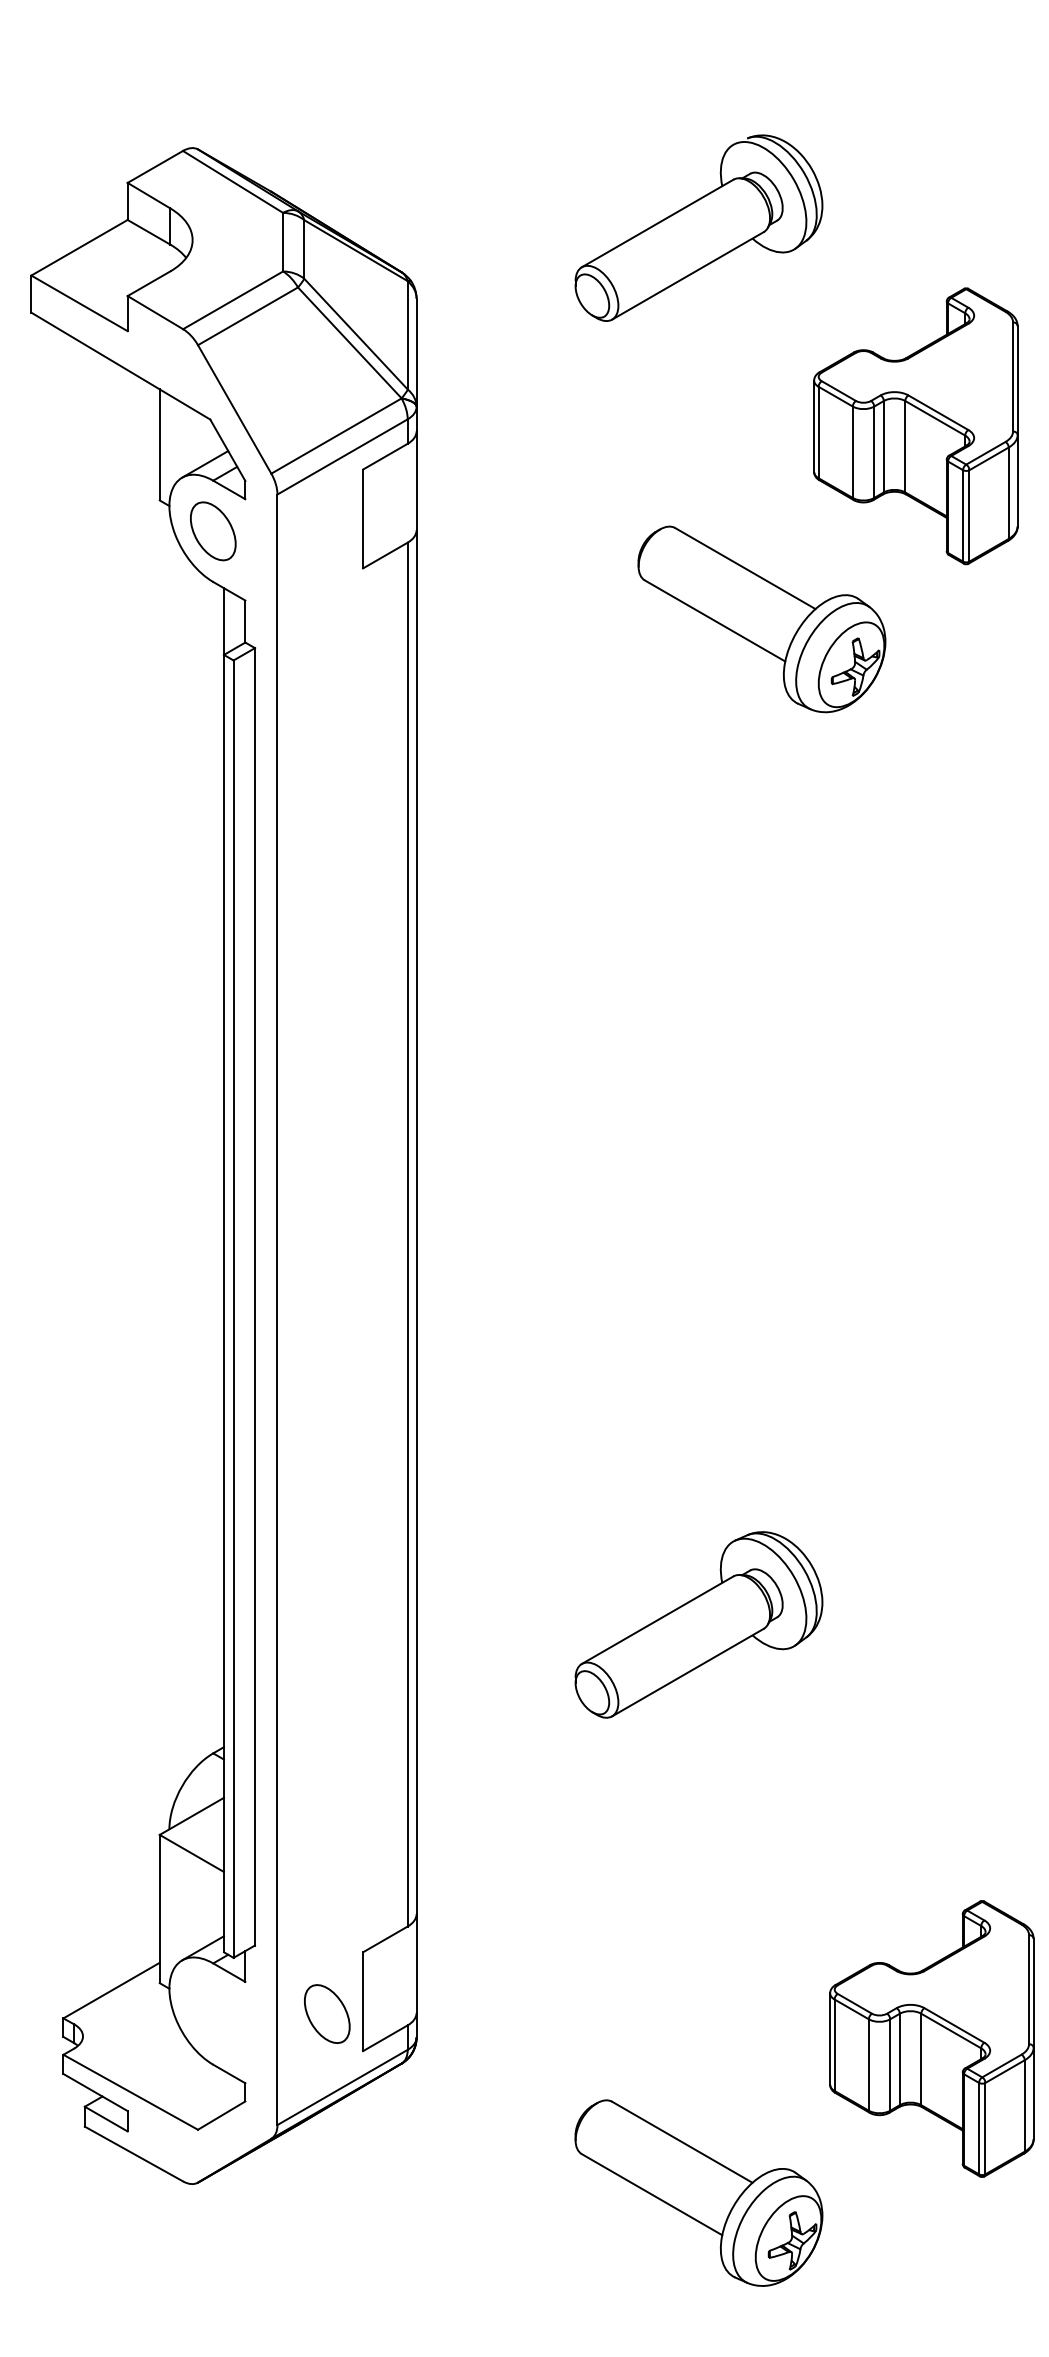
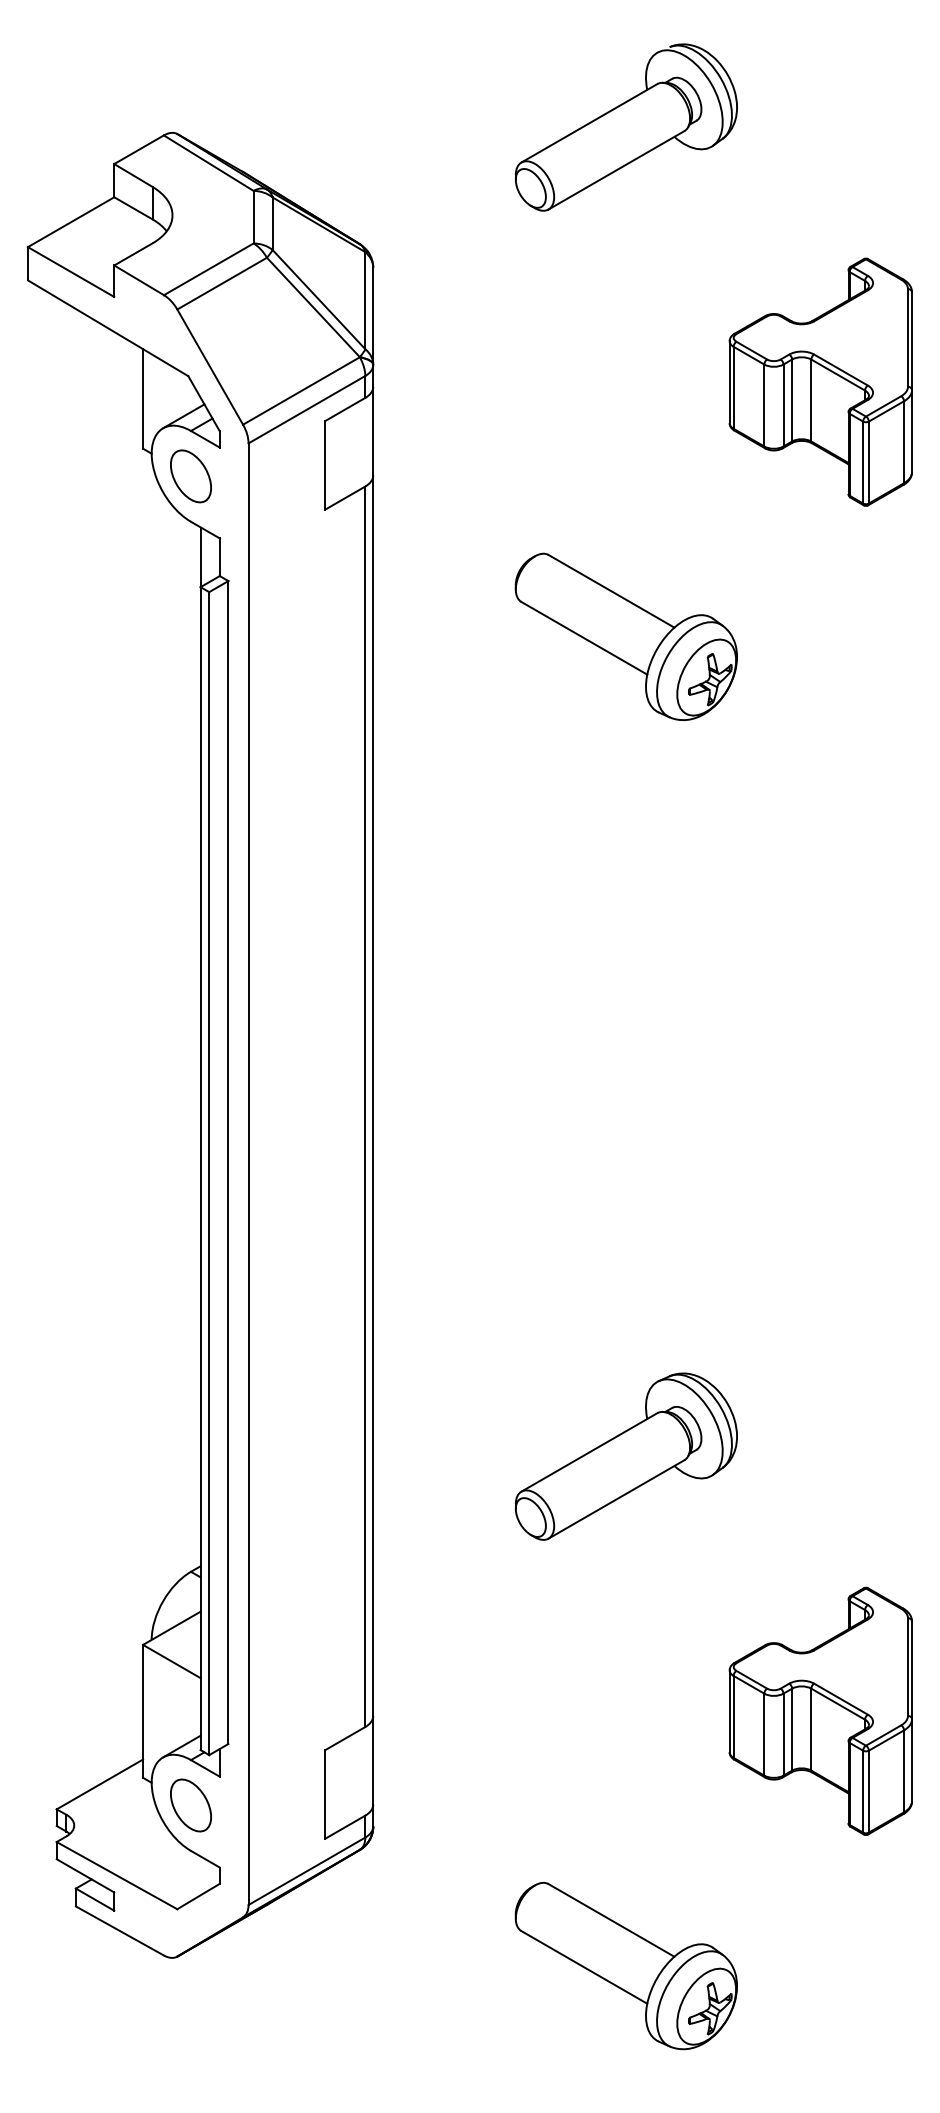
part: (698, 227) -> (625, 126), moved
part: (761, 619) -> (625, 636), moved
part: (327, 2013) -> (191, 1804), moved
part: (931, 2038) -> (820, 1710), moved

